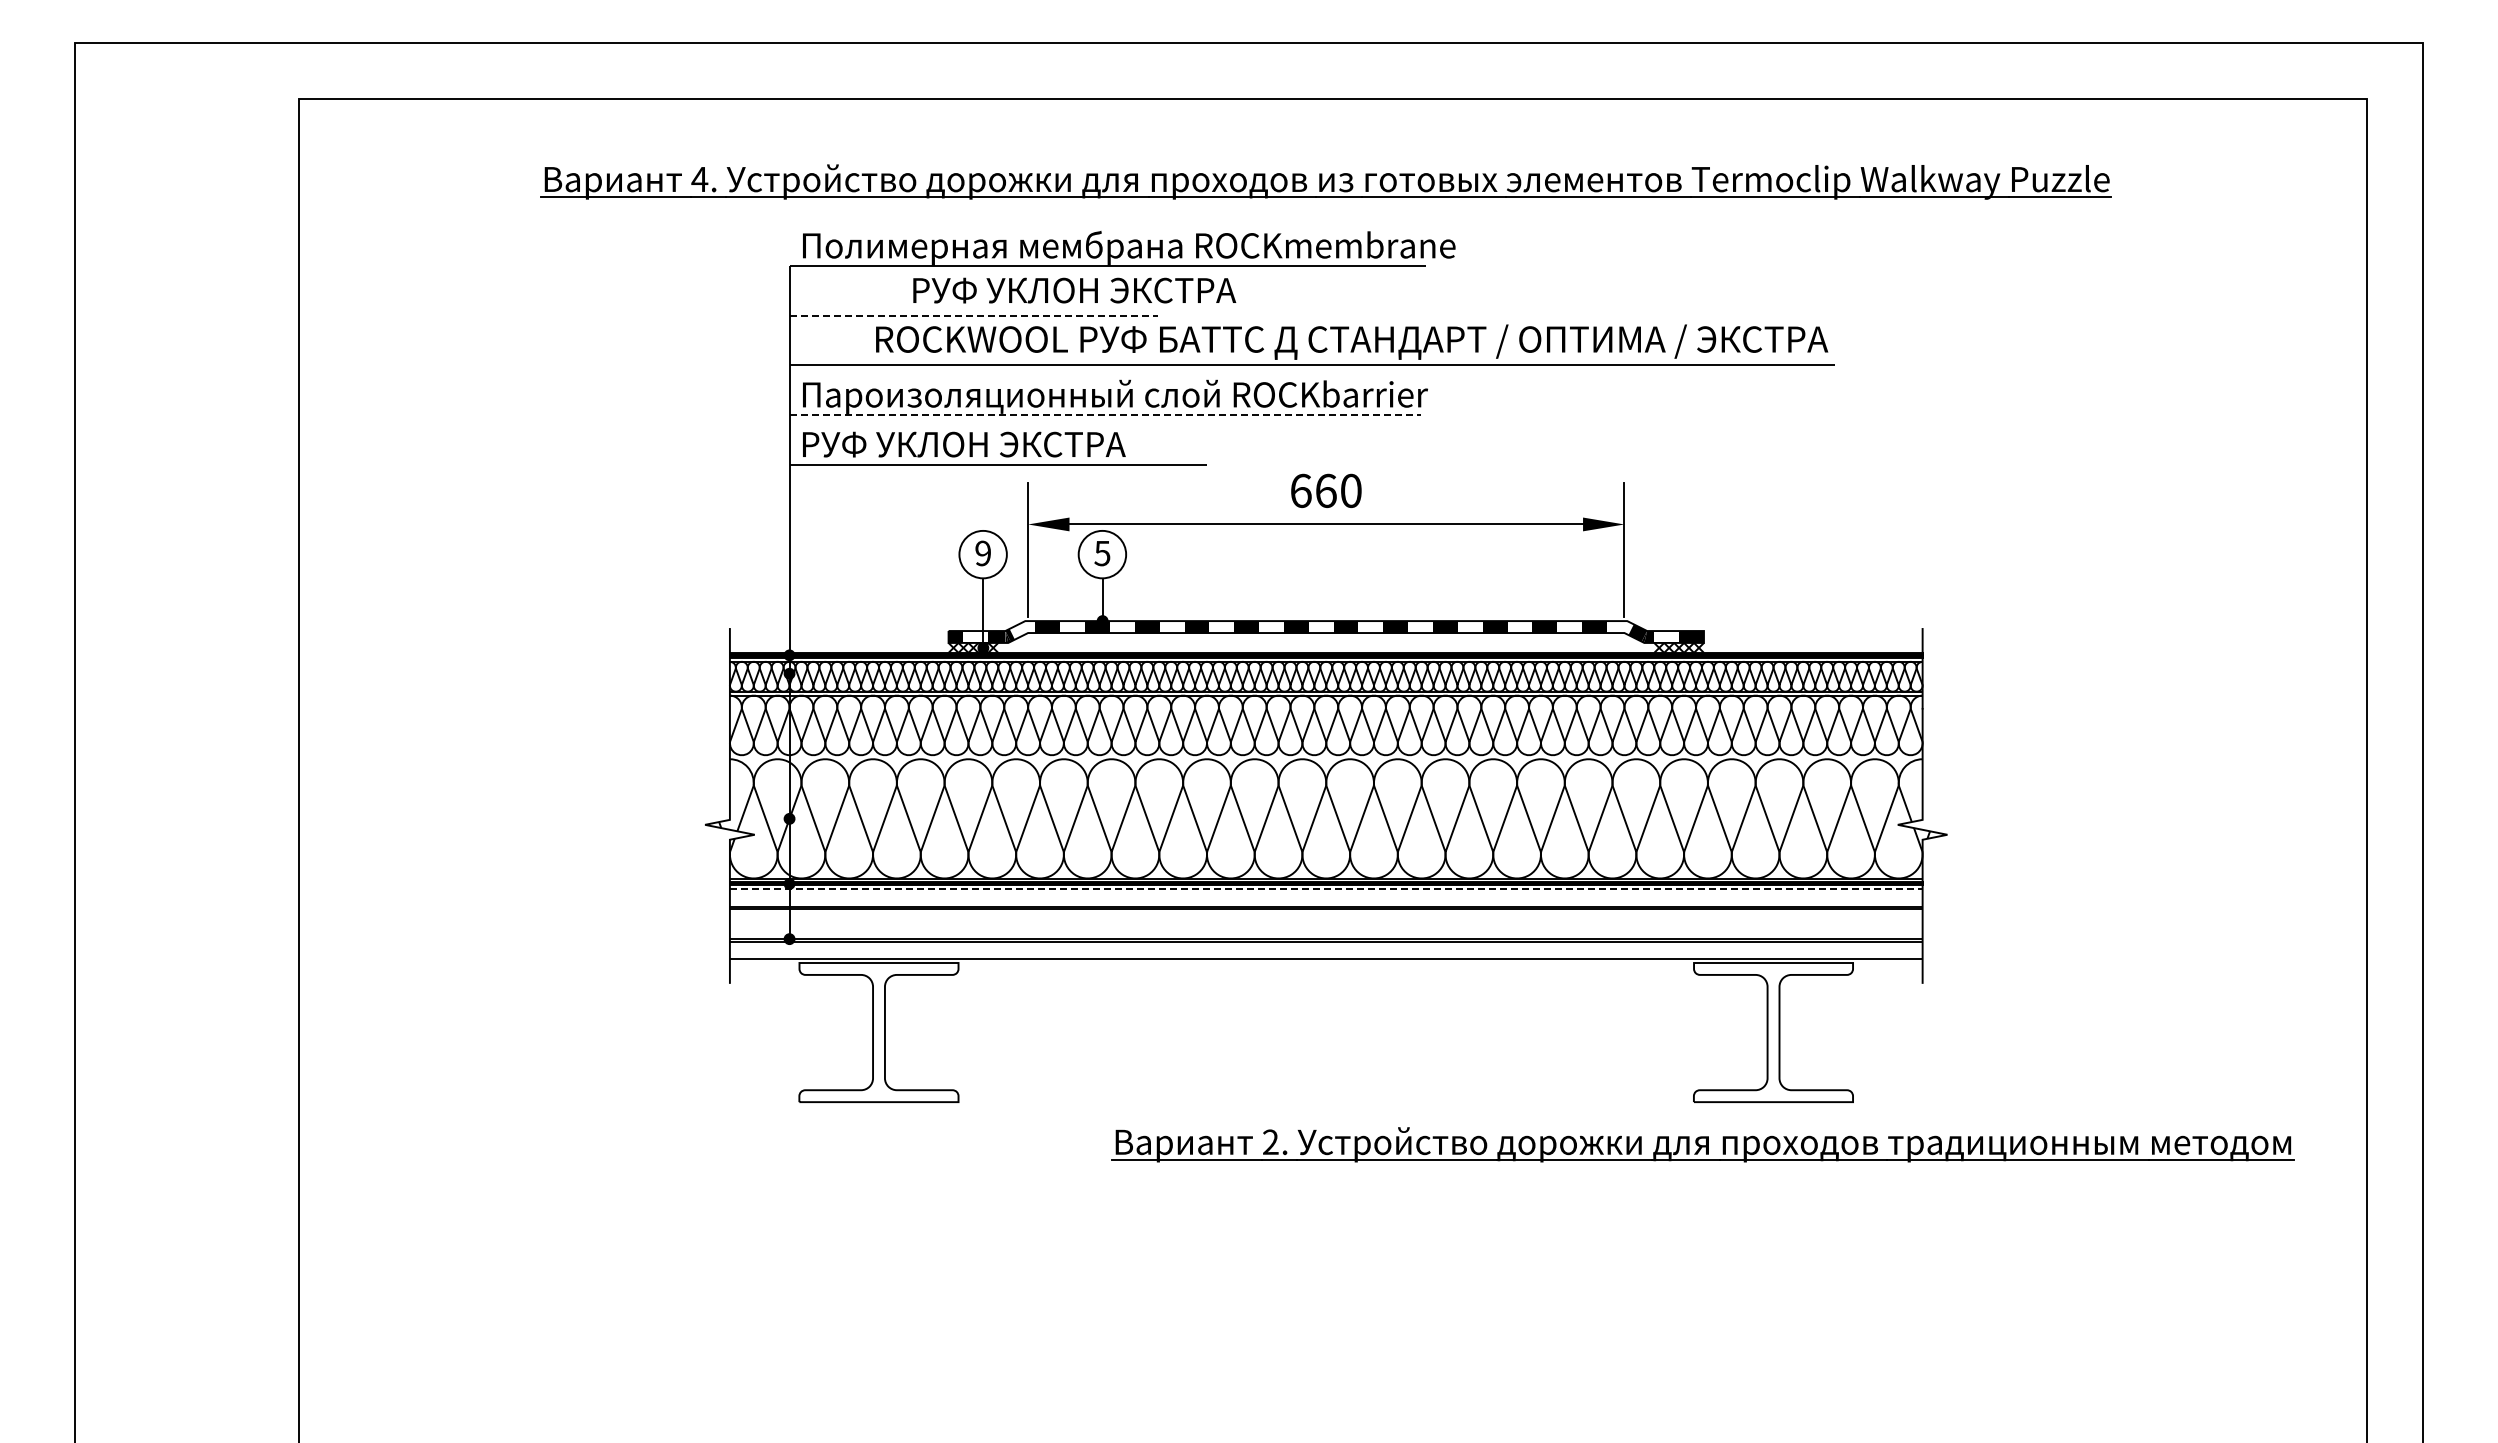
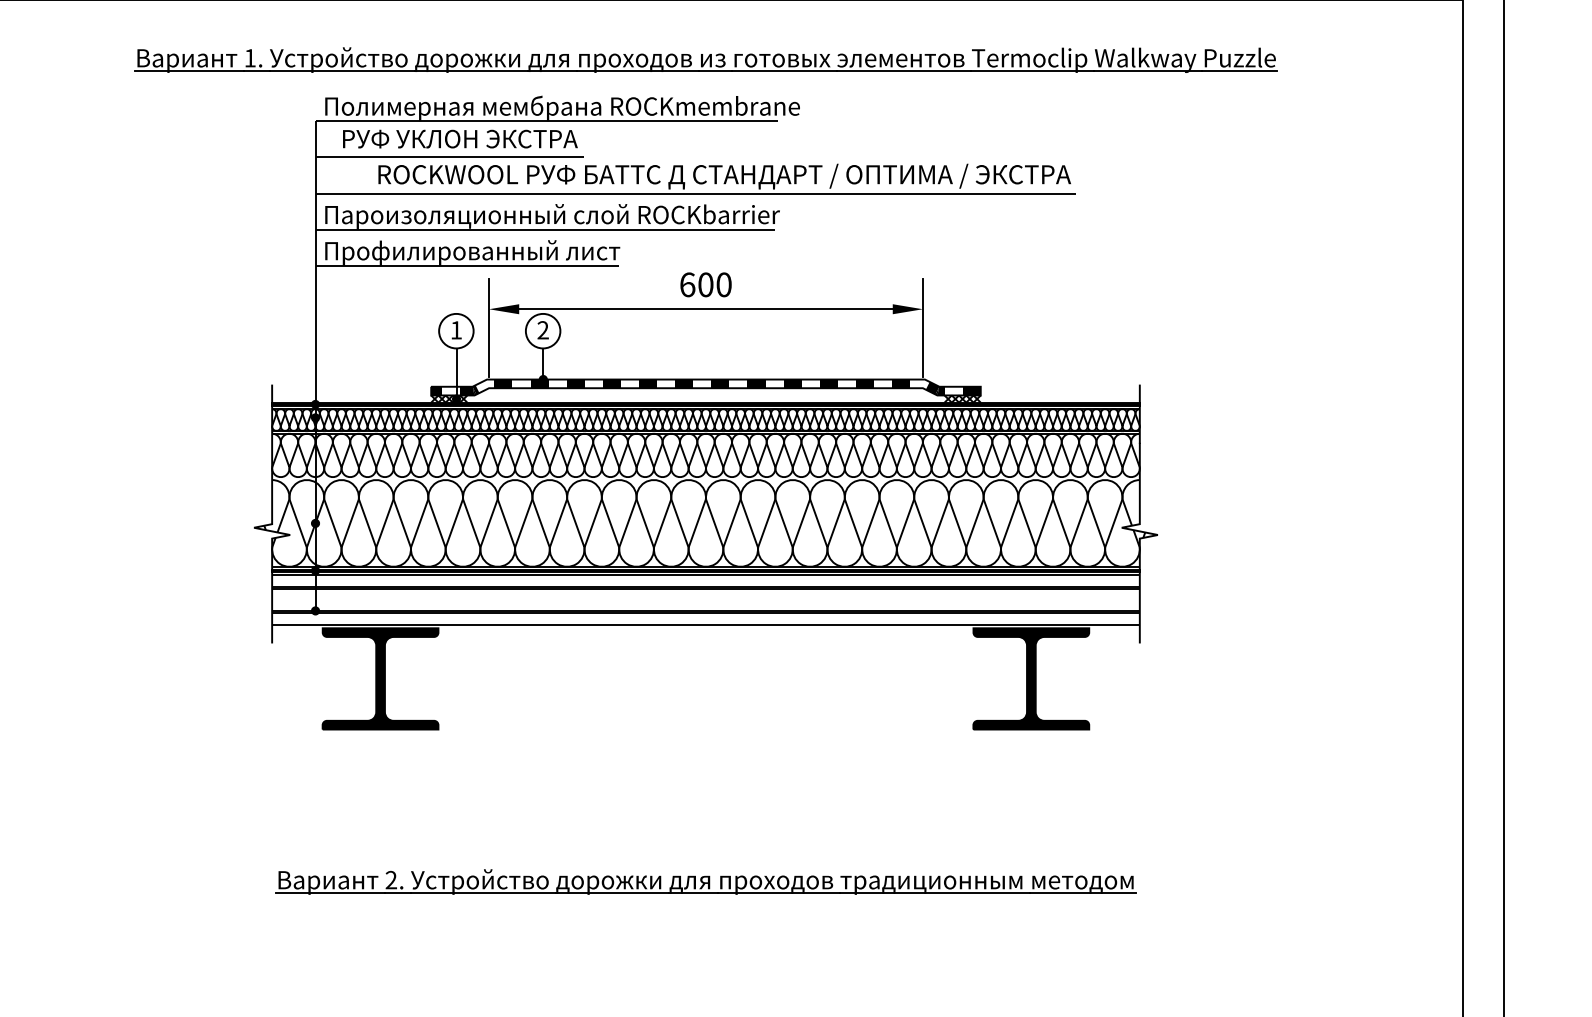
text: (699, 179) -> (250, 58), 4. -> 1.
text: (1074, 290) -> (460, 139), moved
line: (974, 315) -> (450, 157), dashed -> solid
line: (1105, 415) -> (545, 229), dashed -> solid
text: (1007, 446) -> (474, 252), РУФ УКЛОН ЭКСТРА -> Профилированный лист
text: (1326, 490) -> (706, 284), 660 -> 600
text: (982, 553) -> (455, 330), 9 -> 1
text: (1102, 553) -> (543, 330), 5 -> 2
line: (1326, 889) -> (706, 574), dashed -> solid
fill: (878, 1032) -> (380, 678), added
fill: (1773, 1032) -> (1031, 678), added
part: (1702, 1144) -> (705, 881), moved

